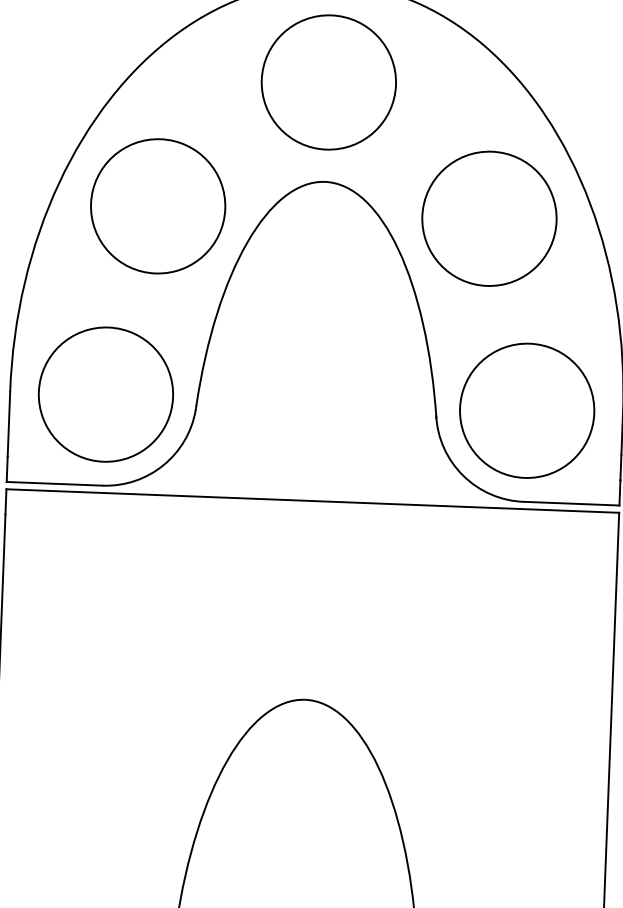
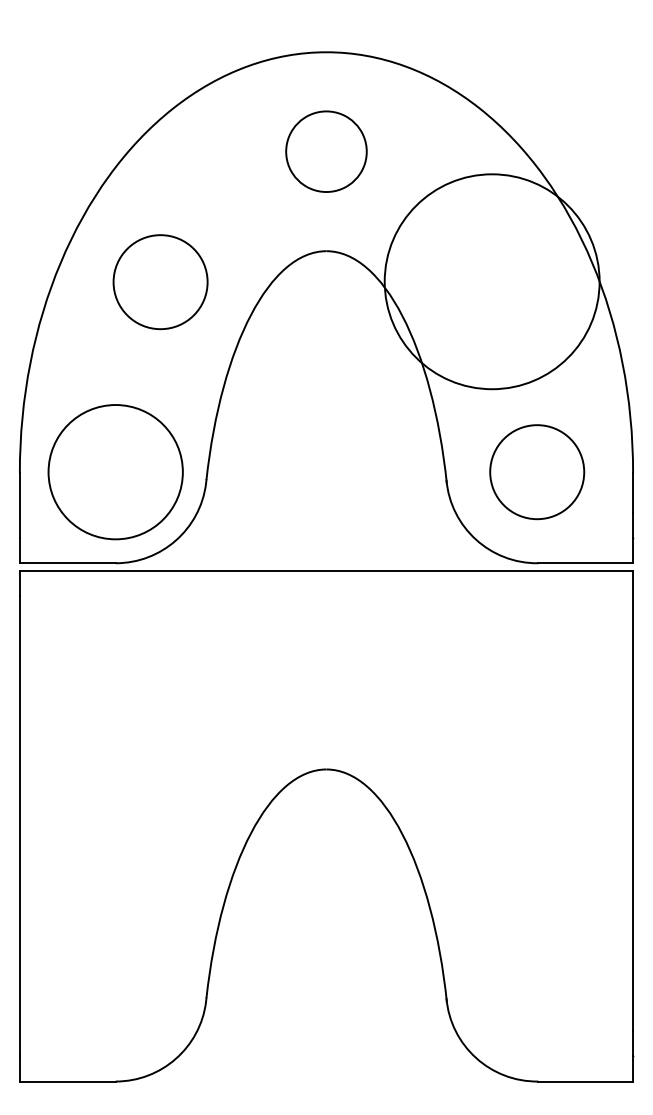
circle: (328, 82) -> (326, 151), size x0.6
circle: (158, 206) -> (160, 282), size x0.7
circle: (489, 218) -> (492, 281), size x1.6
circle: (527, 411) -> (537, 472), size x0.7

